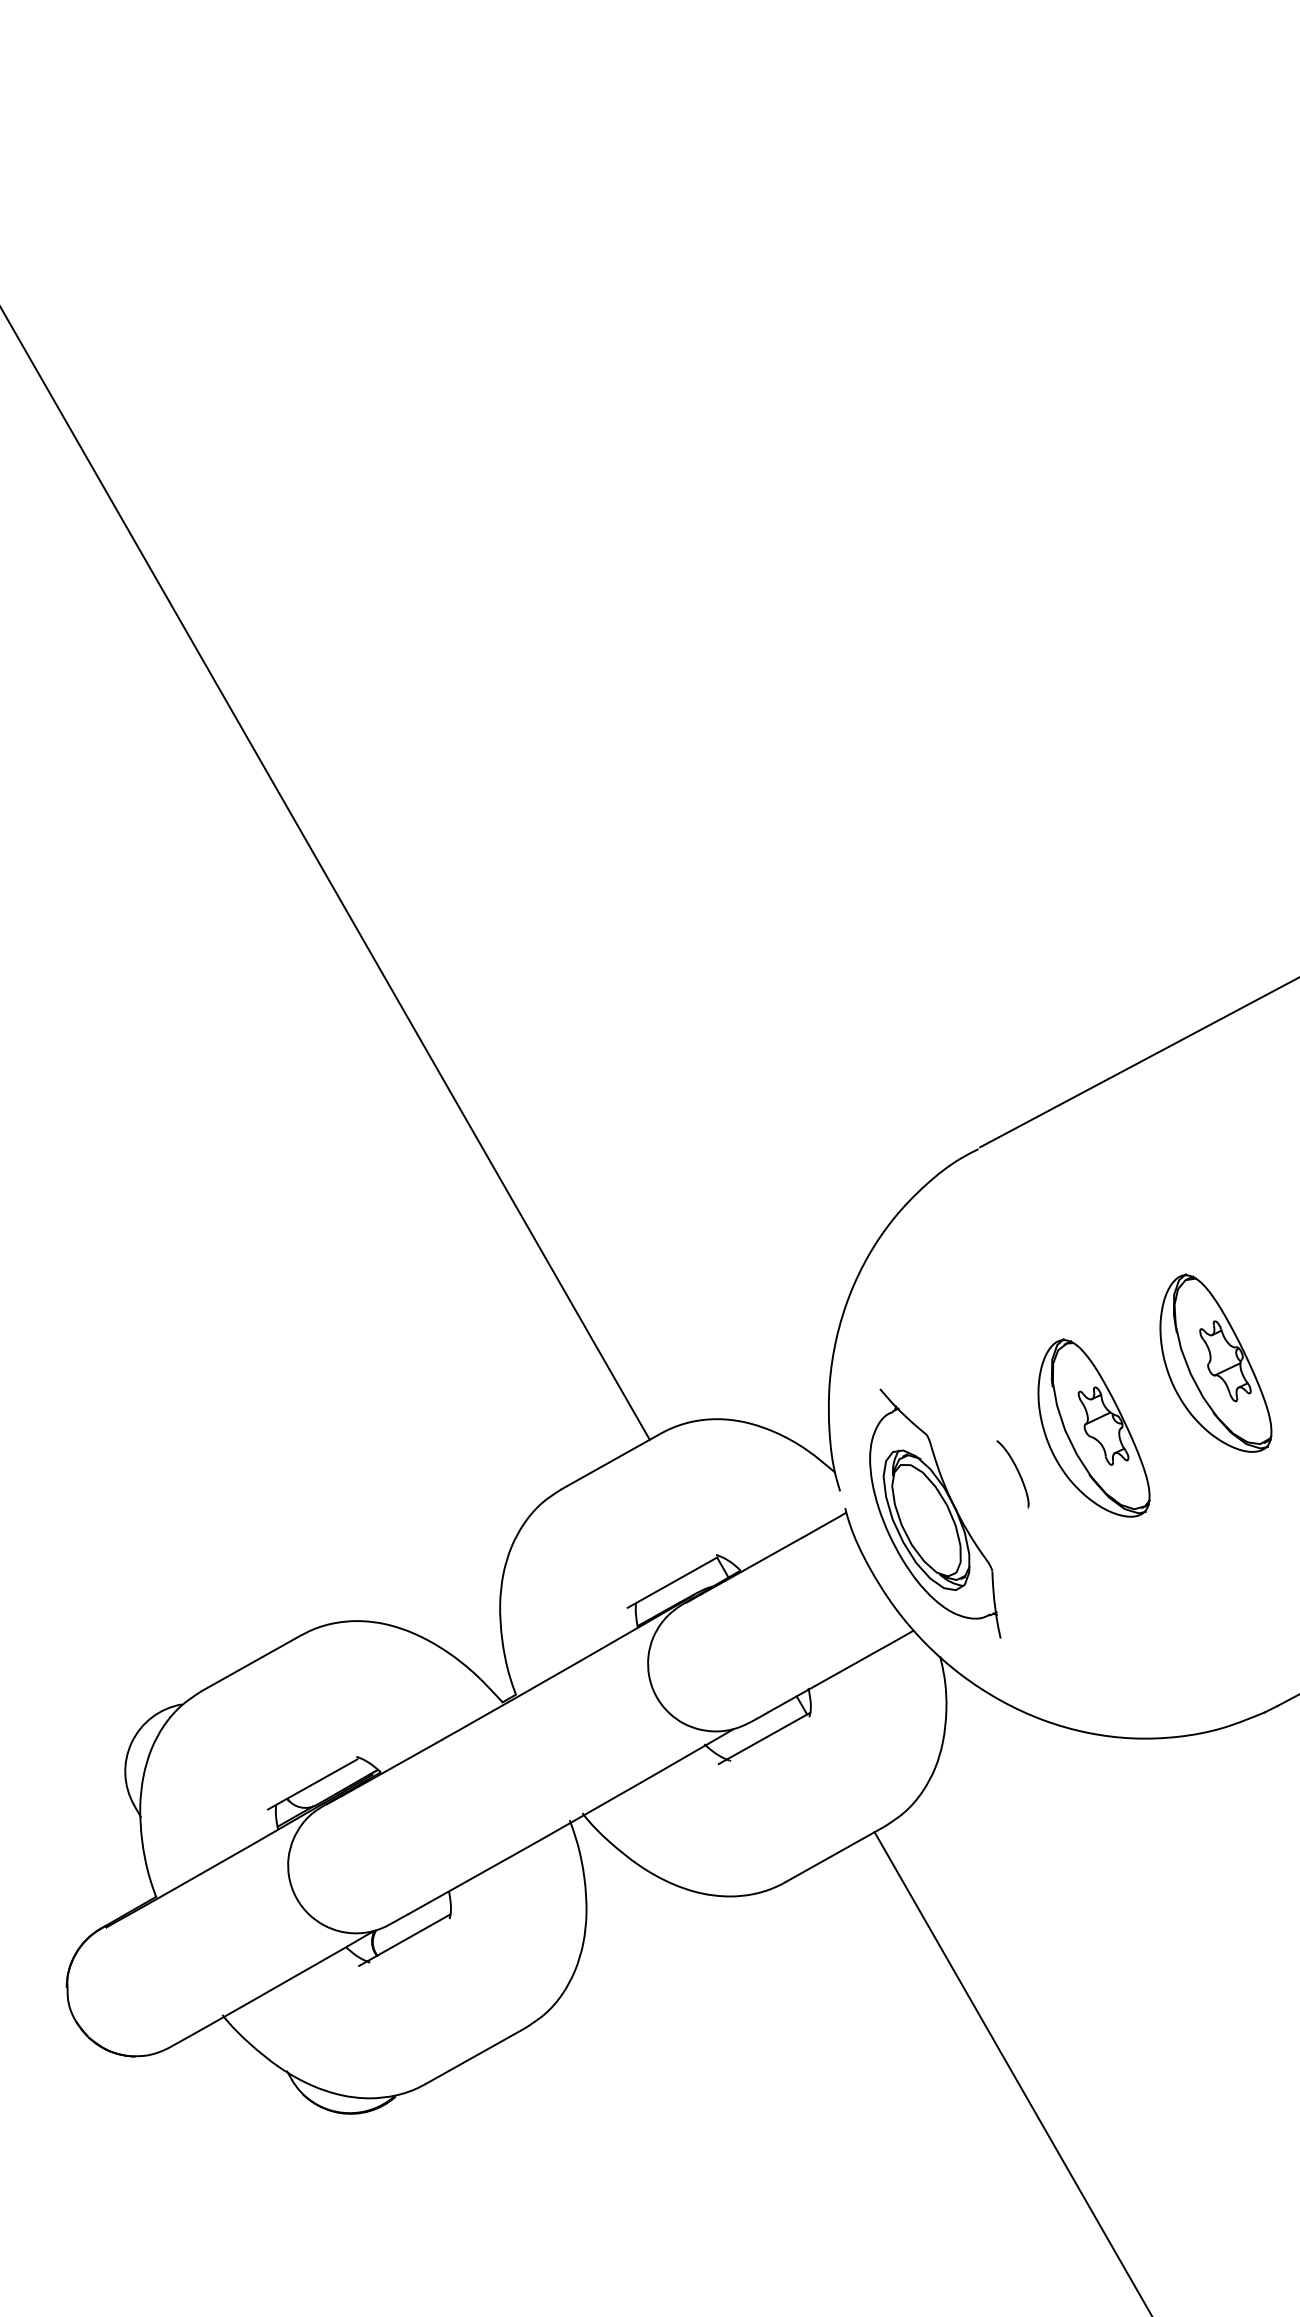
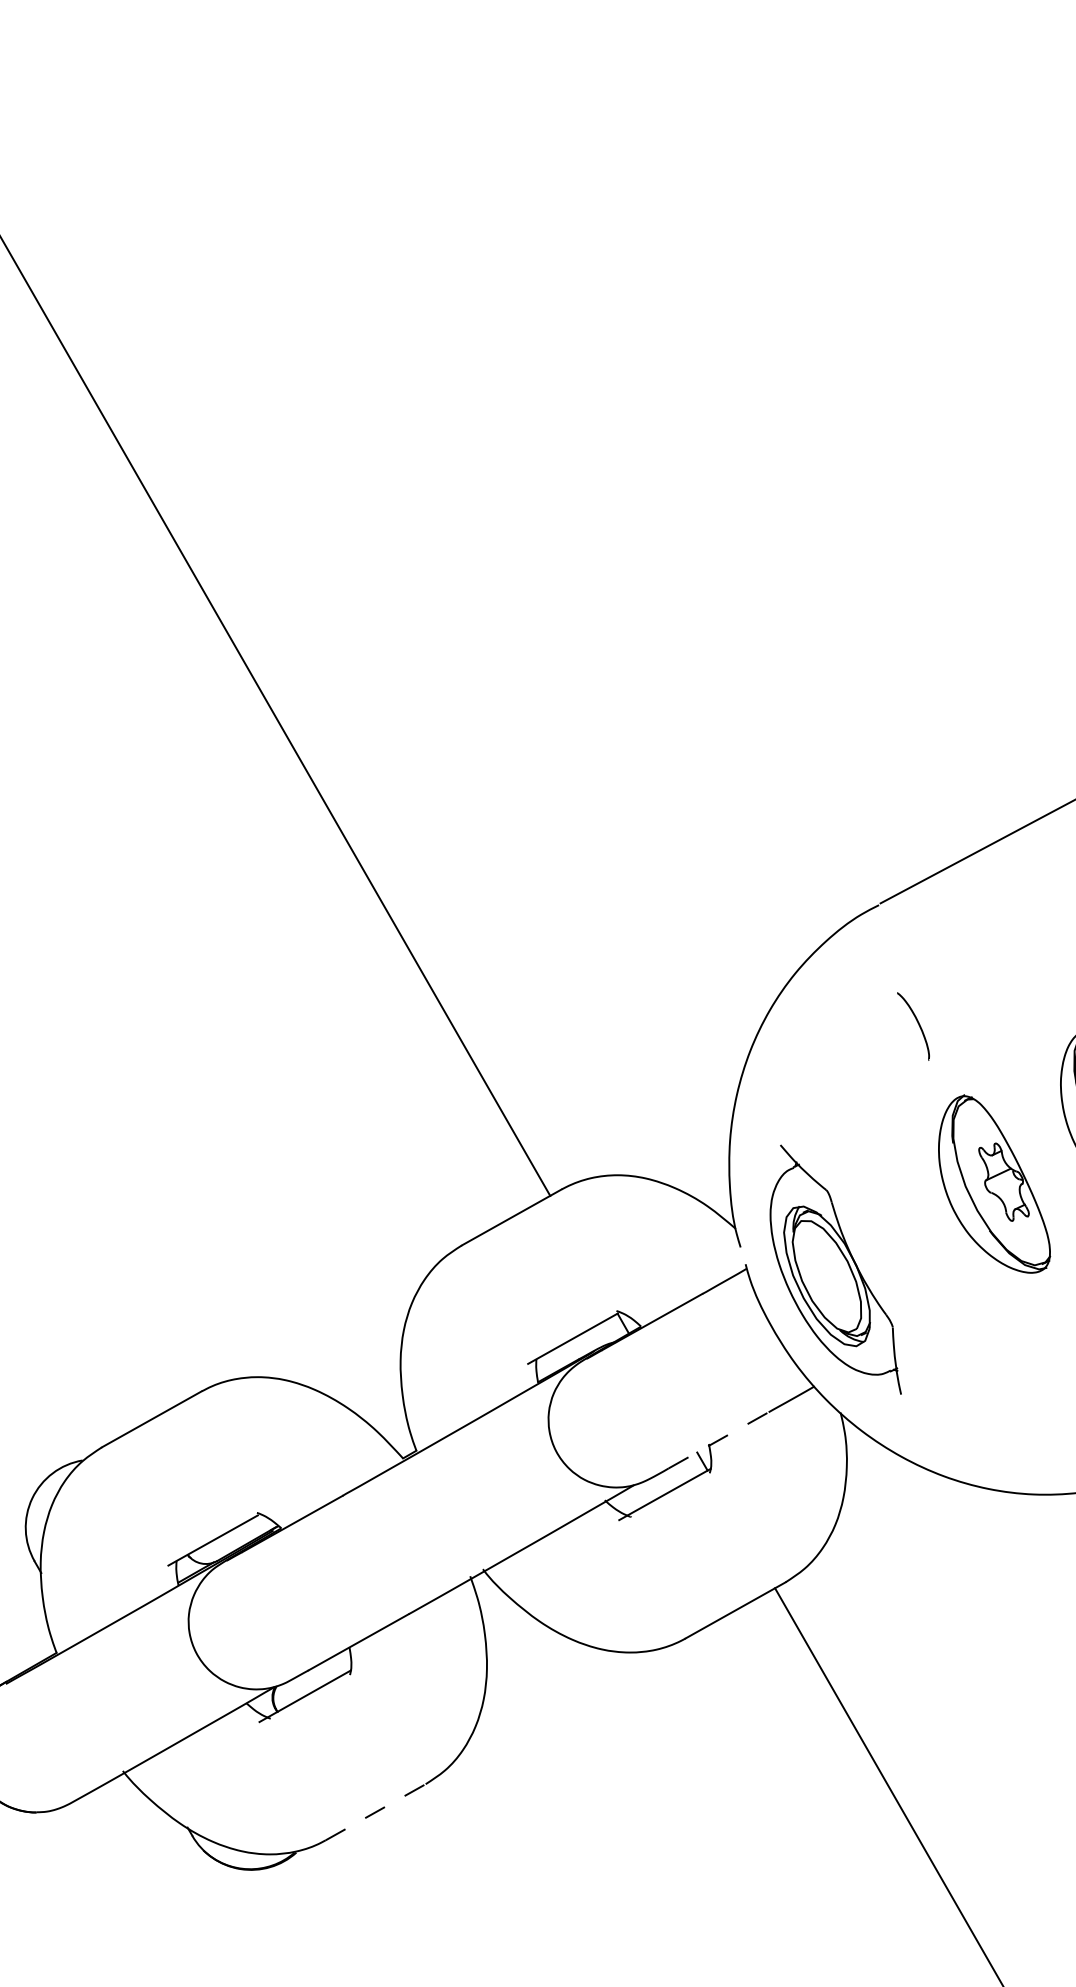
curve: (1017, 1472) -> (917, 1024), moved
line: (818, 1684) -> (718, 1440), solid -> dashed
line: (475, 2055) -> (375, 1811), solid -> dashed

